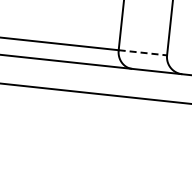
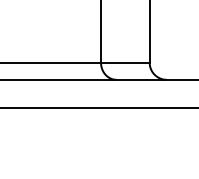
line: (143, 52) -> (125, 62), dashed -> solid

